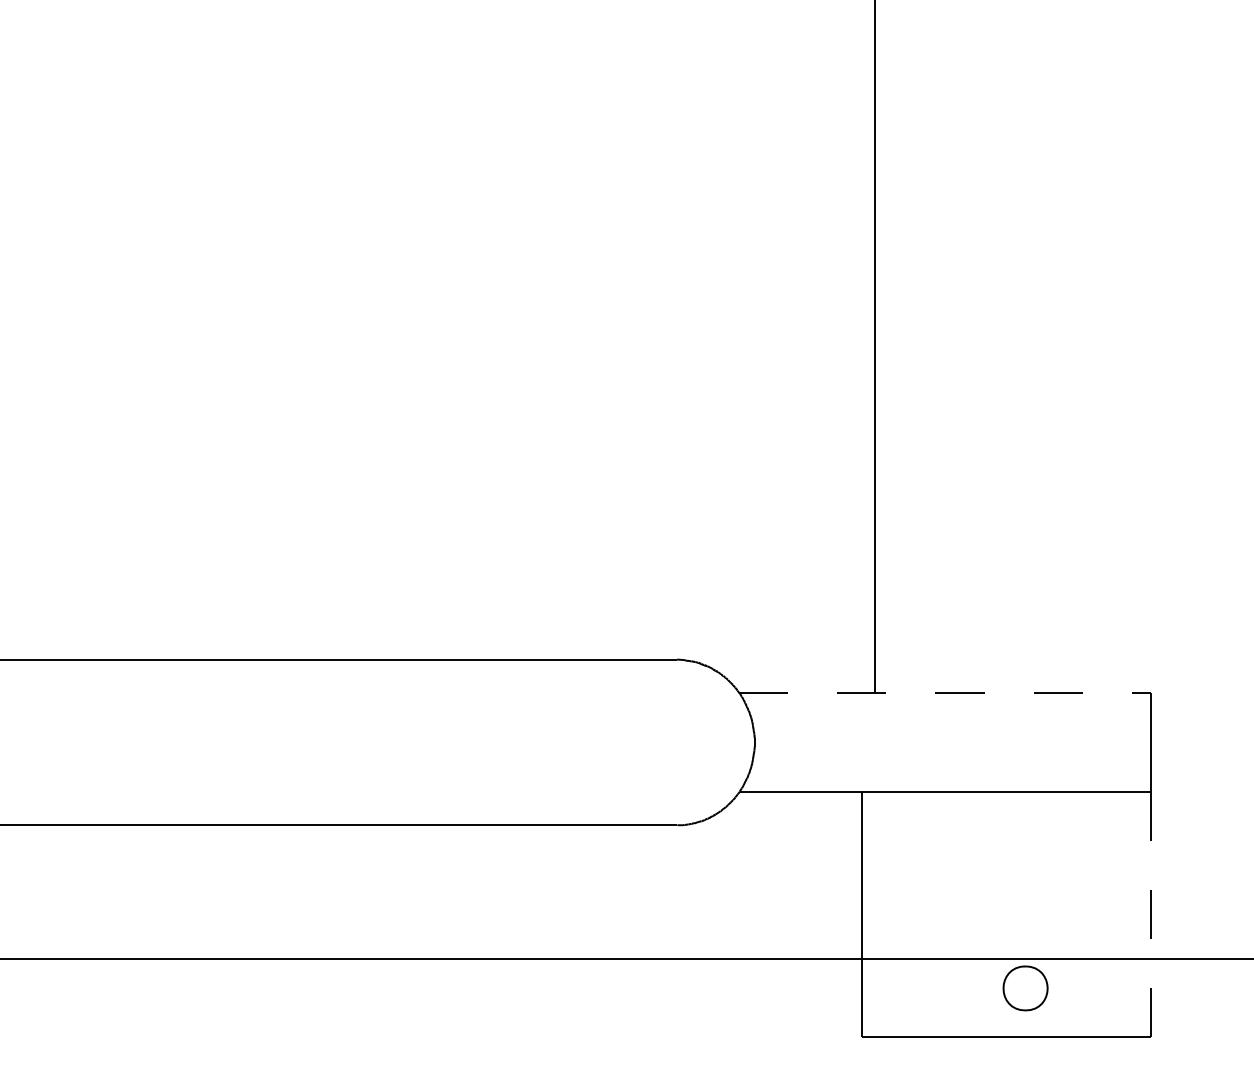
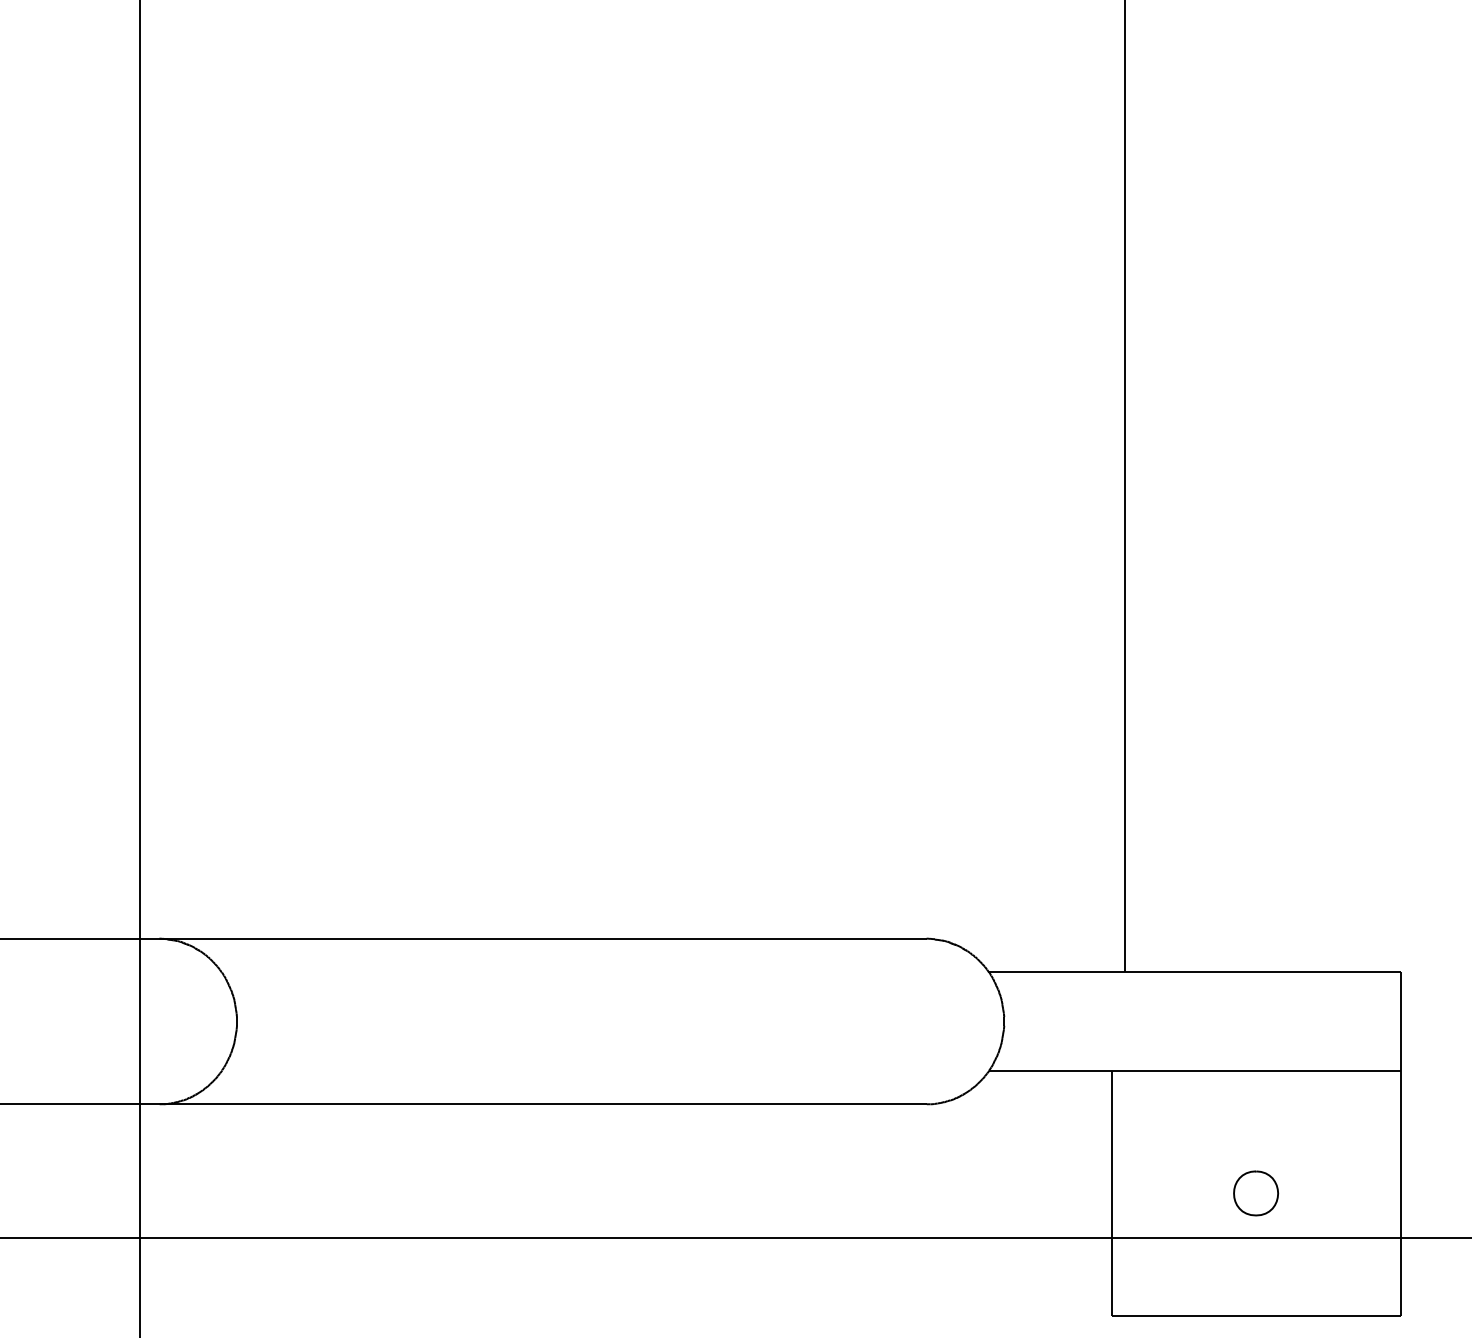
line: (946, 693) -> (1195, 972), dashed -> solid
line: (1151, 914) -> (1400, 1193), dashed -> solid
part: (1026, 988) -> (1256, 1193), moved

